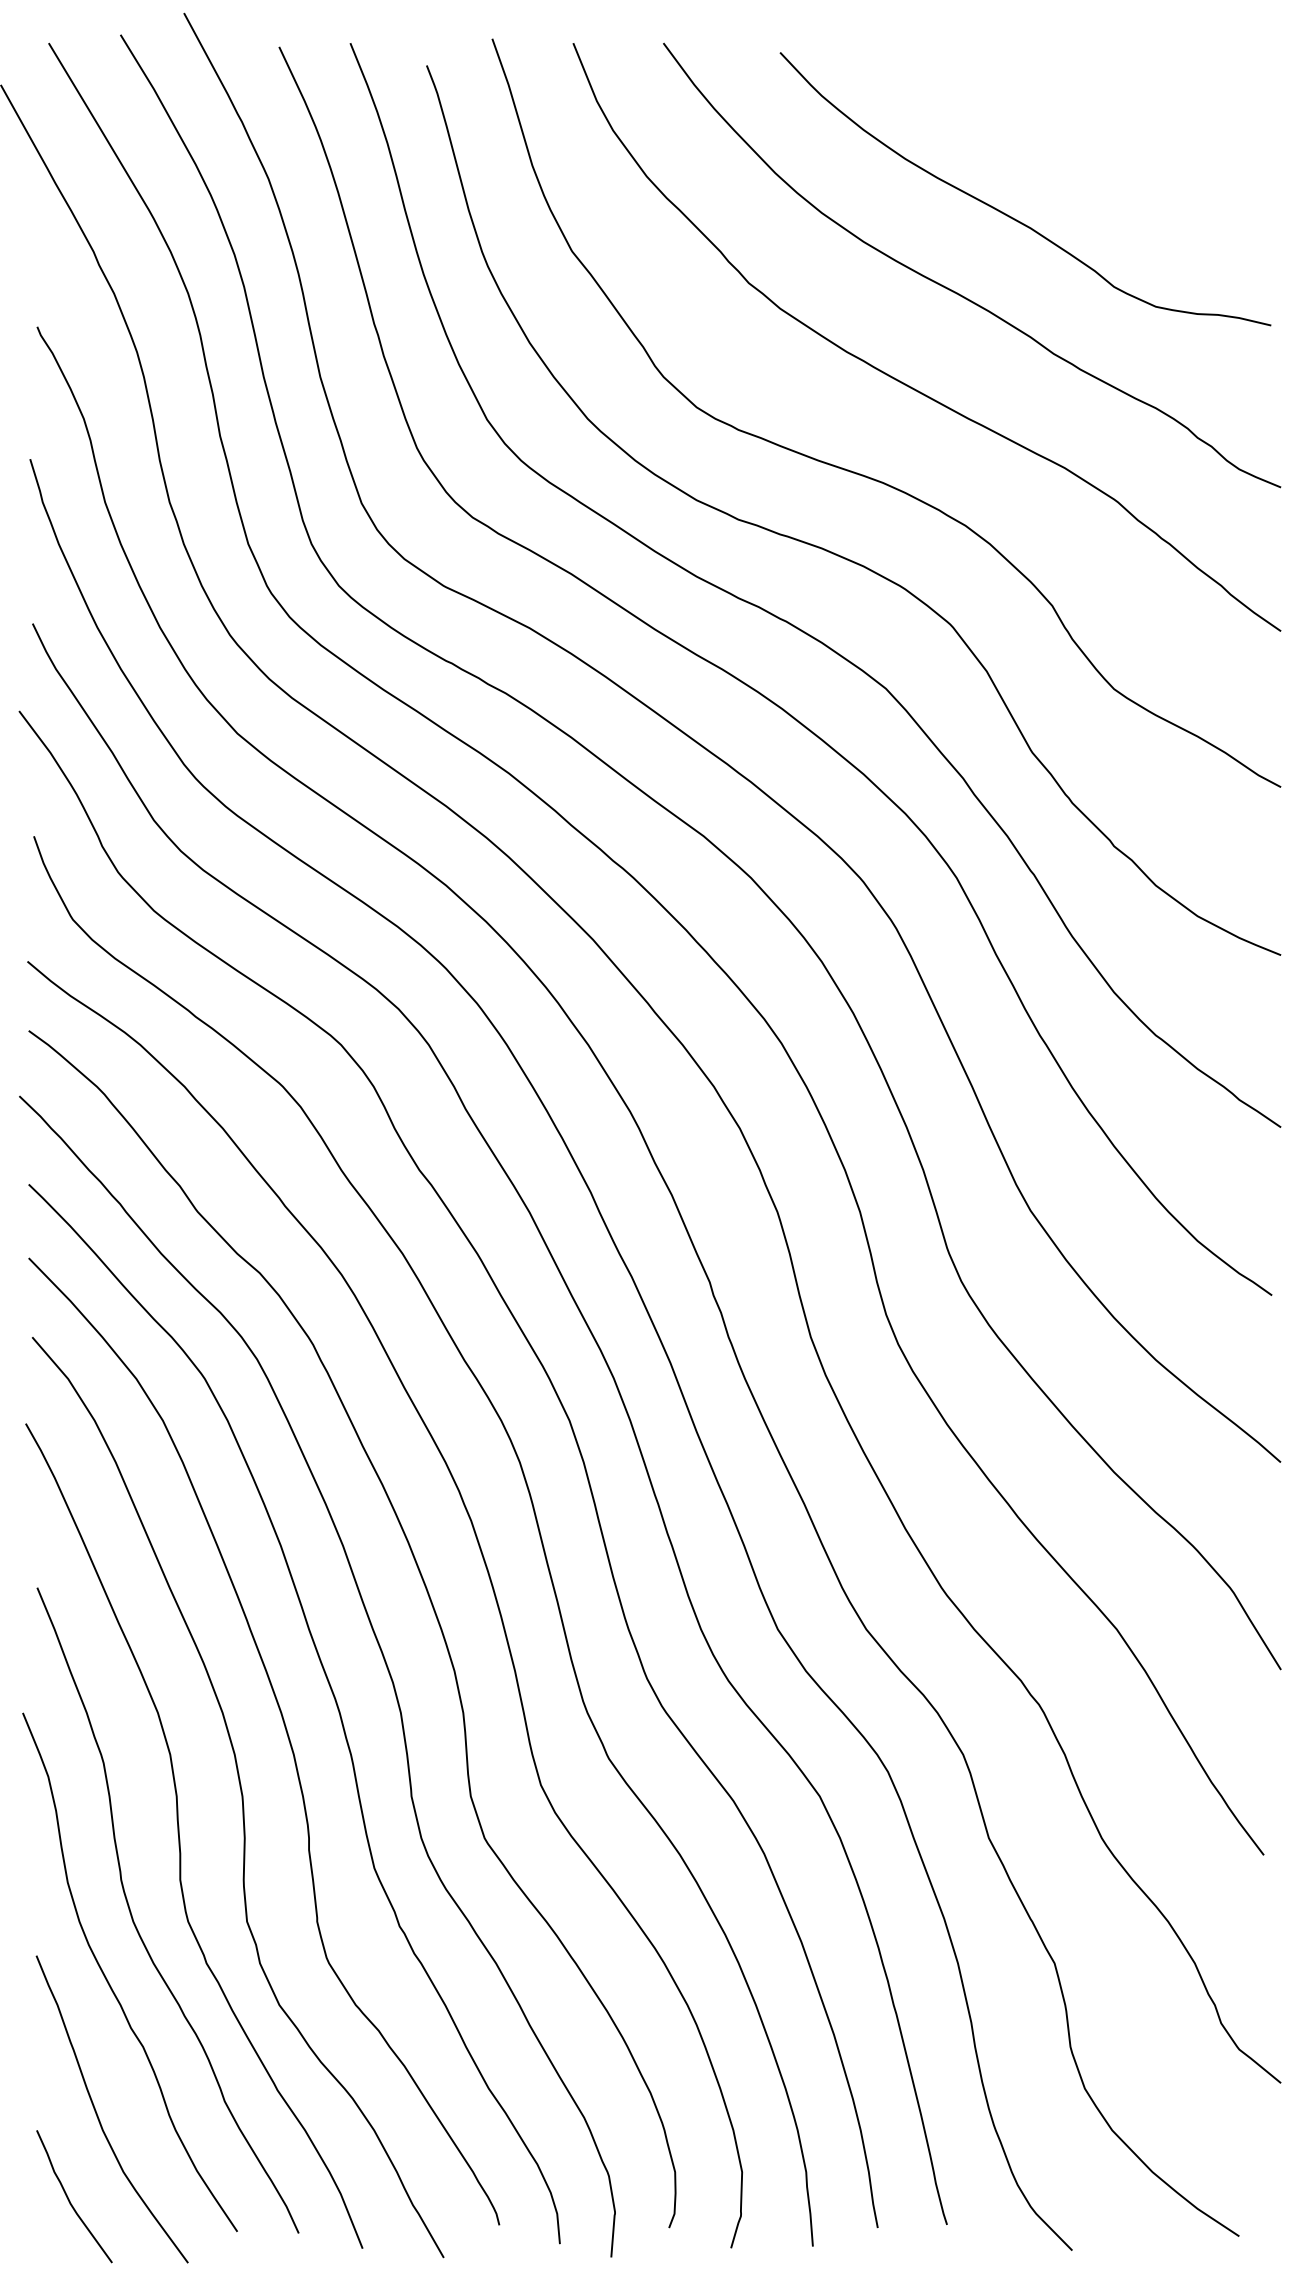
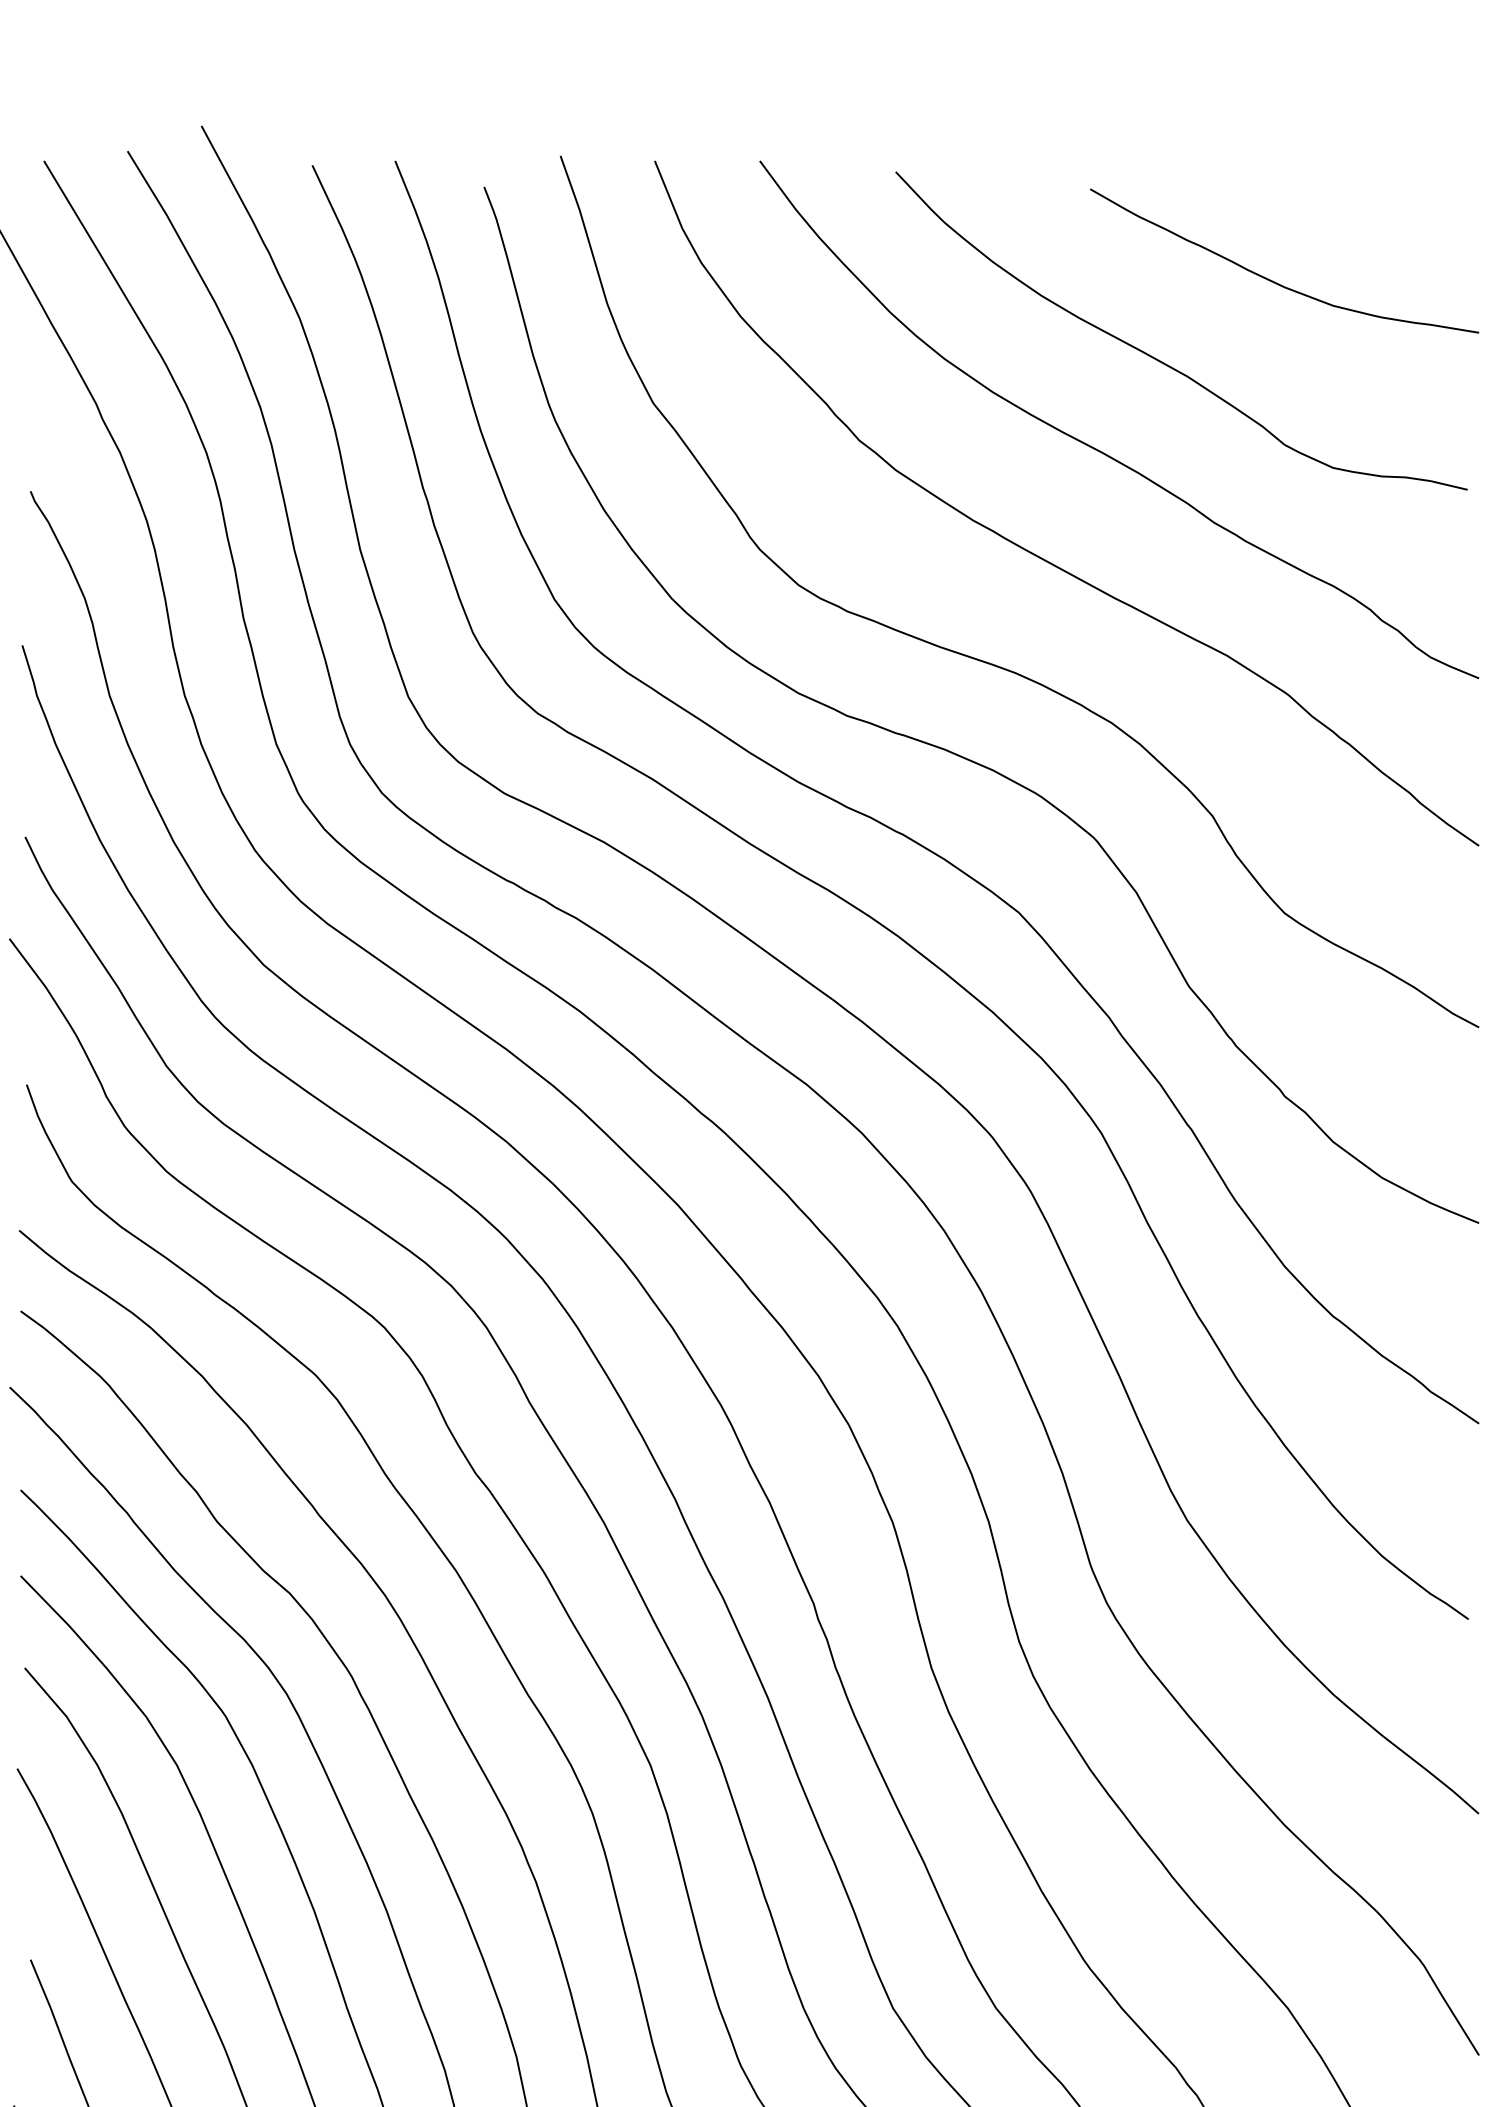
curve: (1105, 146) -> (1274, 281), added

